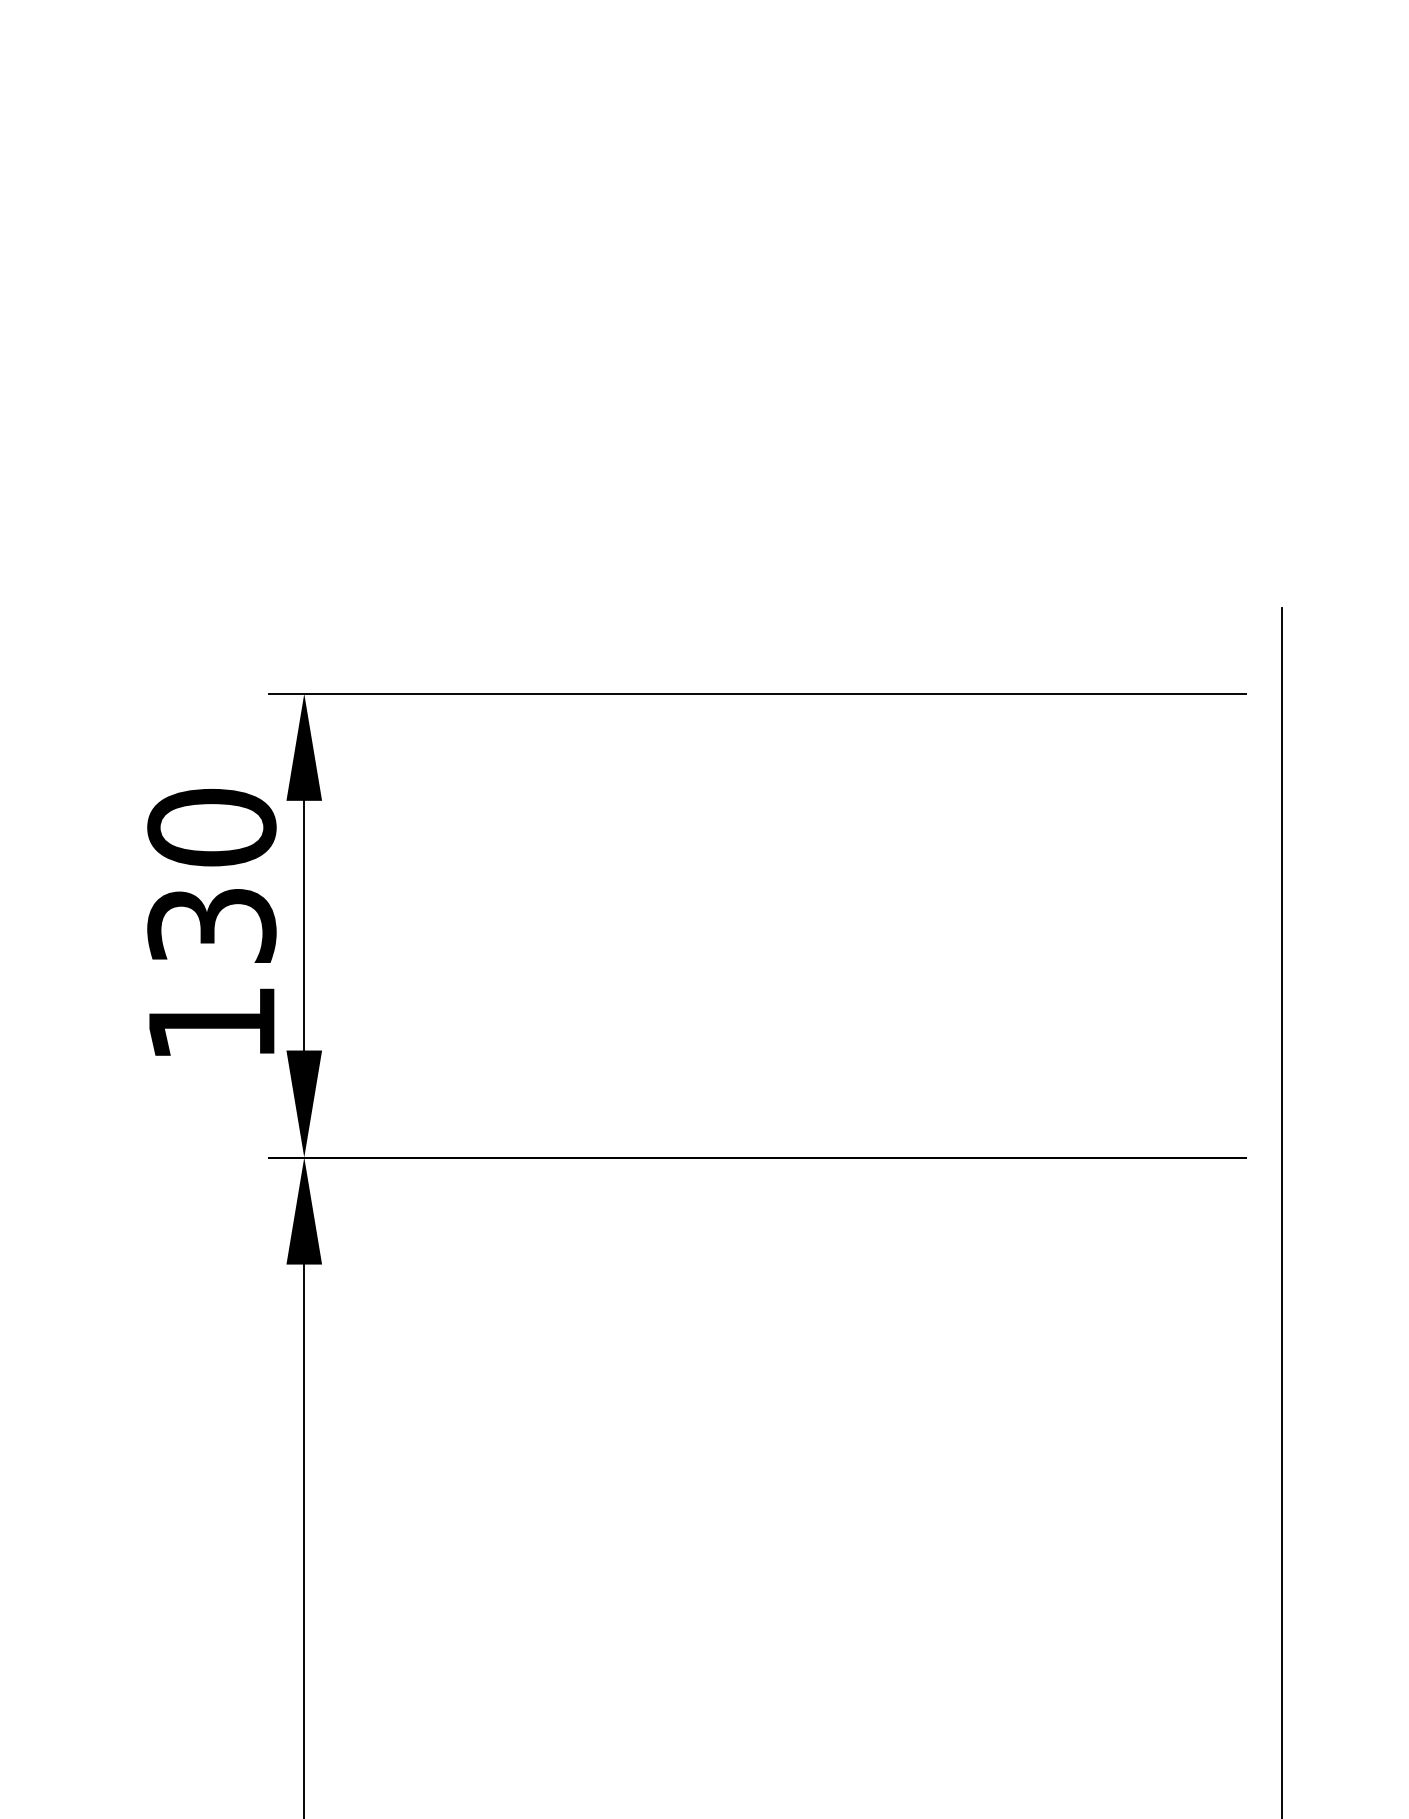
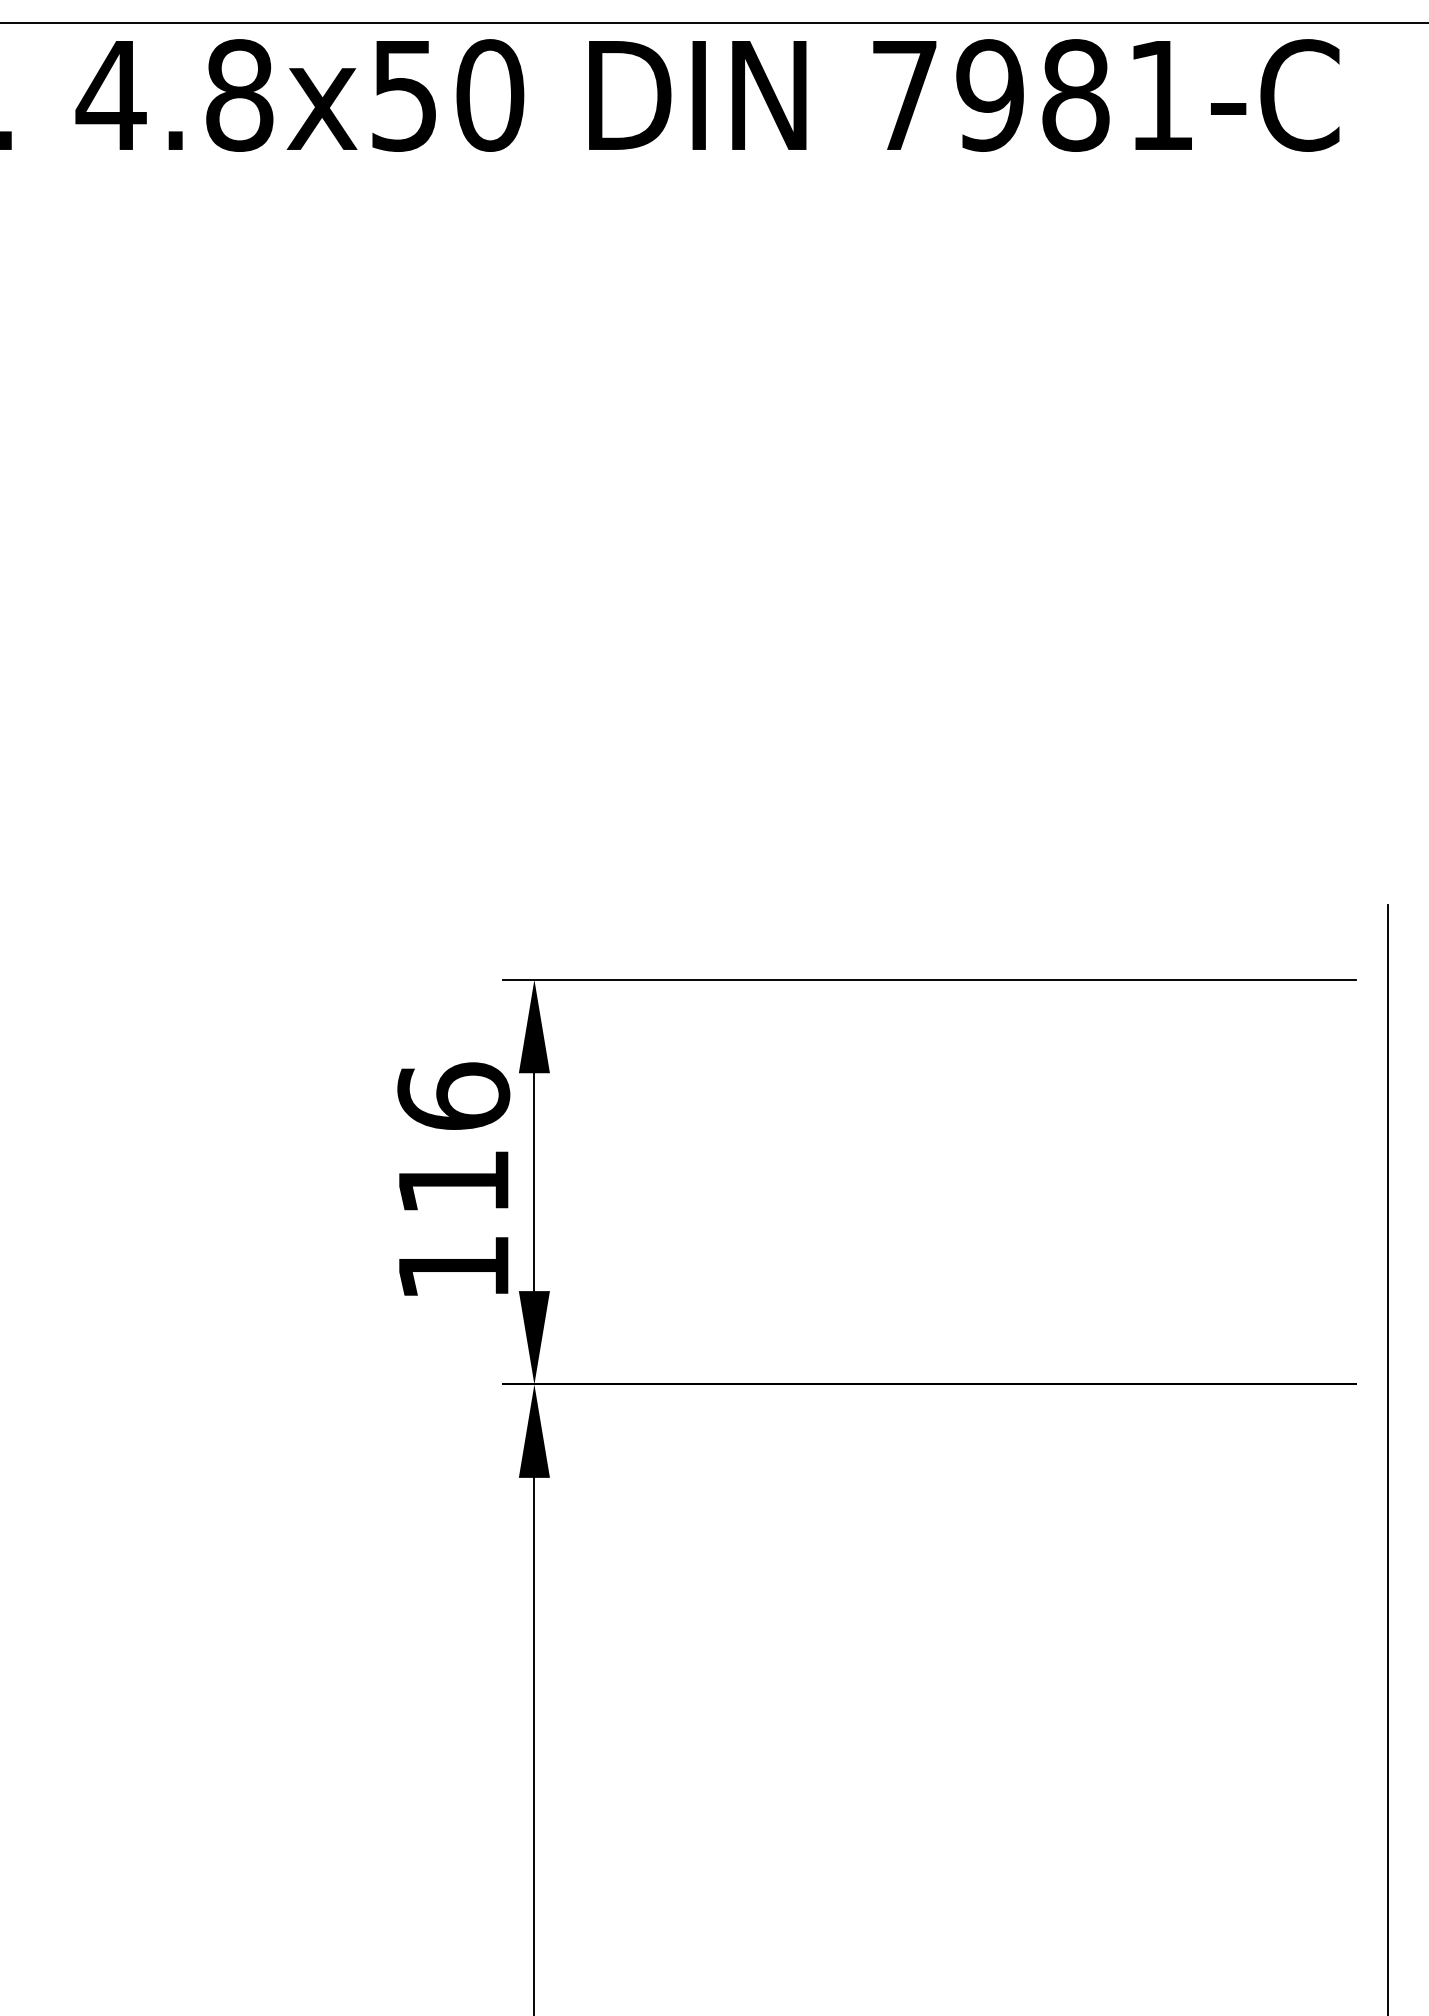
text: (211, 875) -> (453, 1138), 130 -> 116

